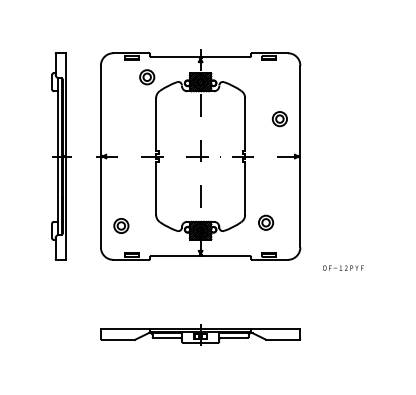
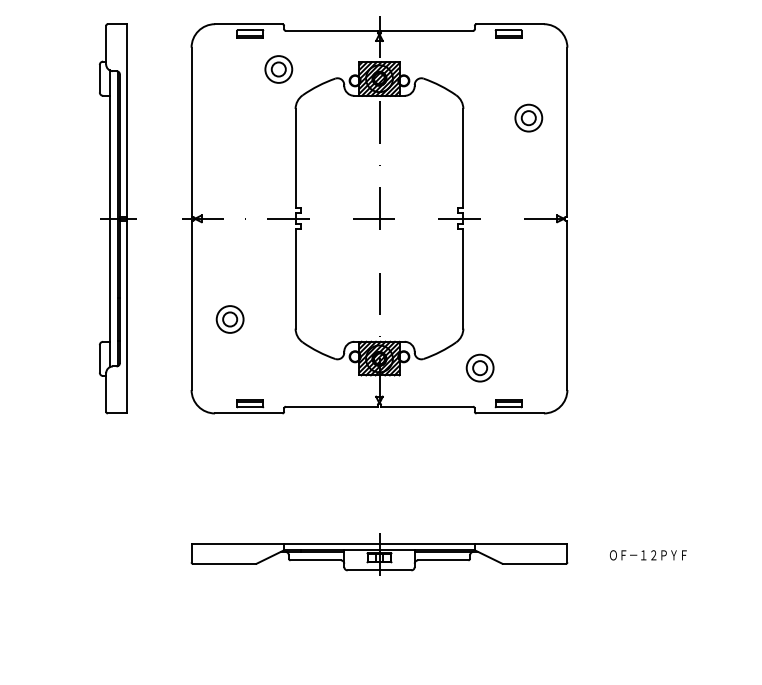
part: (279, 119) -> (528, 118), moved
part: (266, 222) -> (480, 367), moved
part: (121, 225) -> (230, 318), moved
text: (343, 267) -> (648, 554), moved

